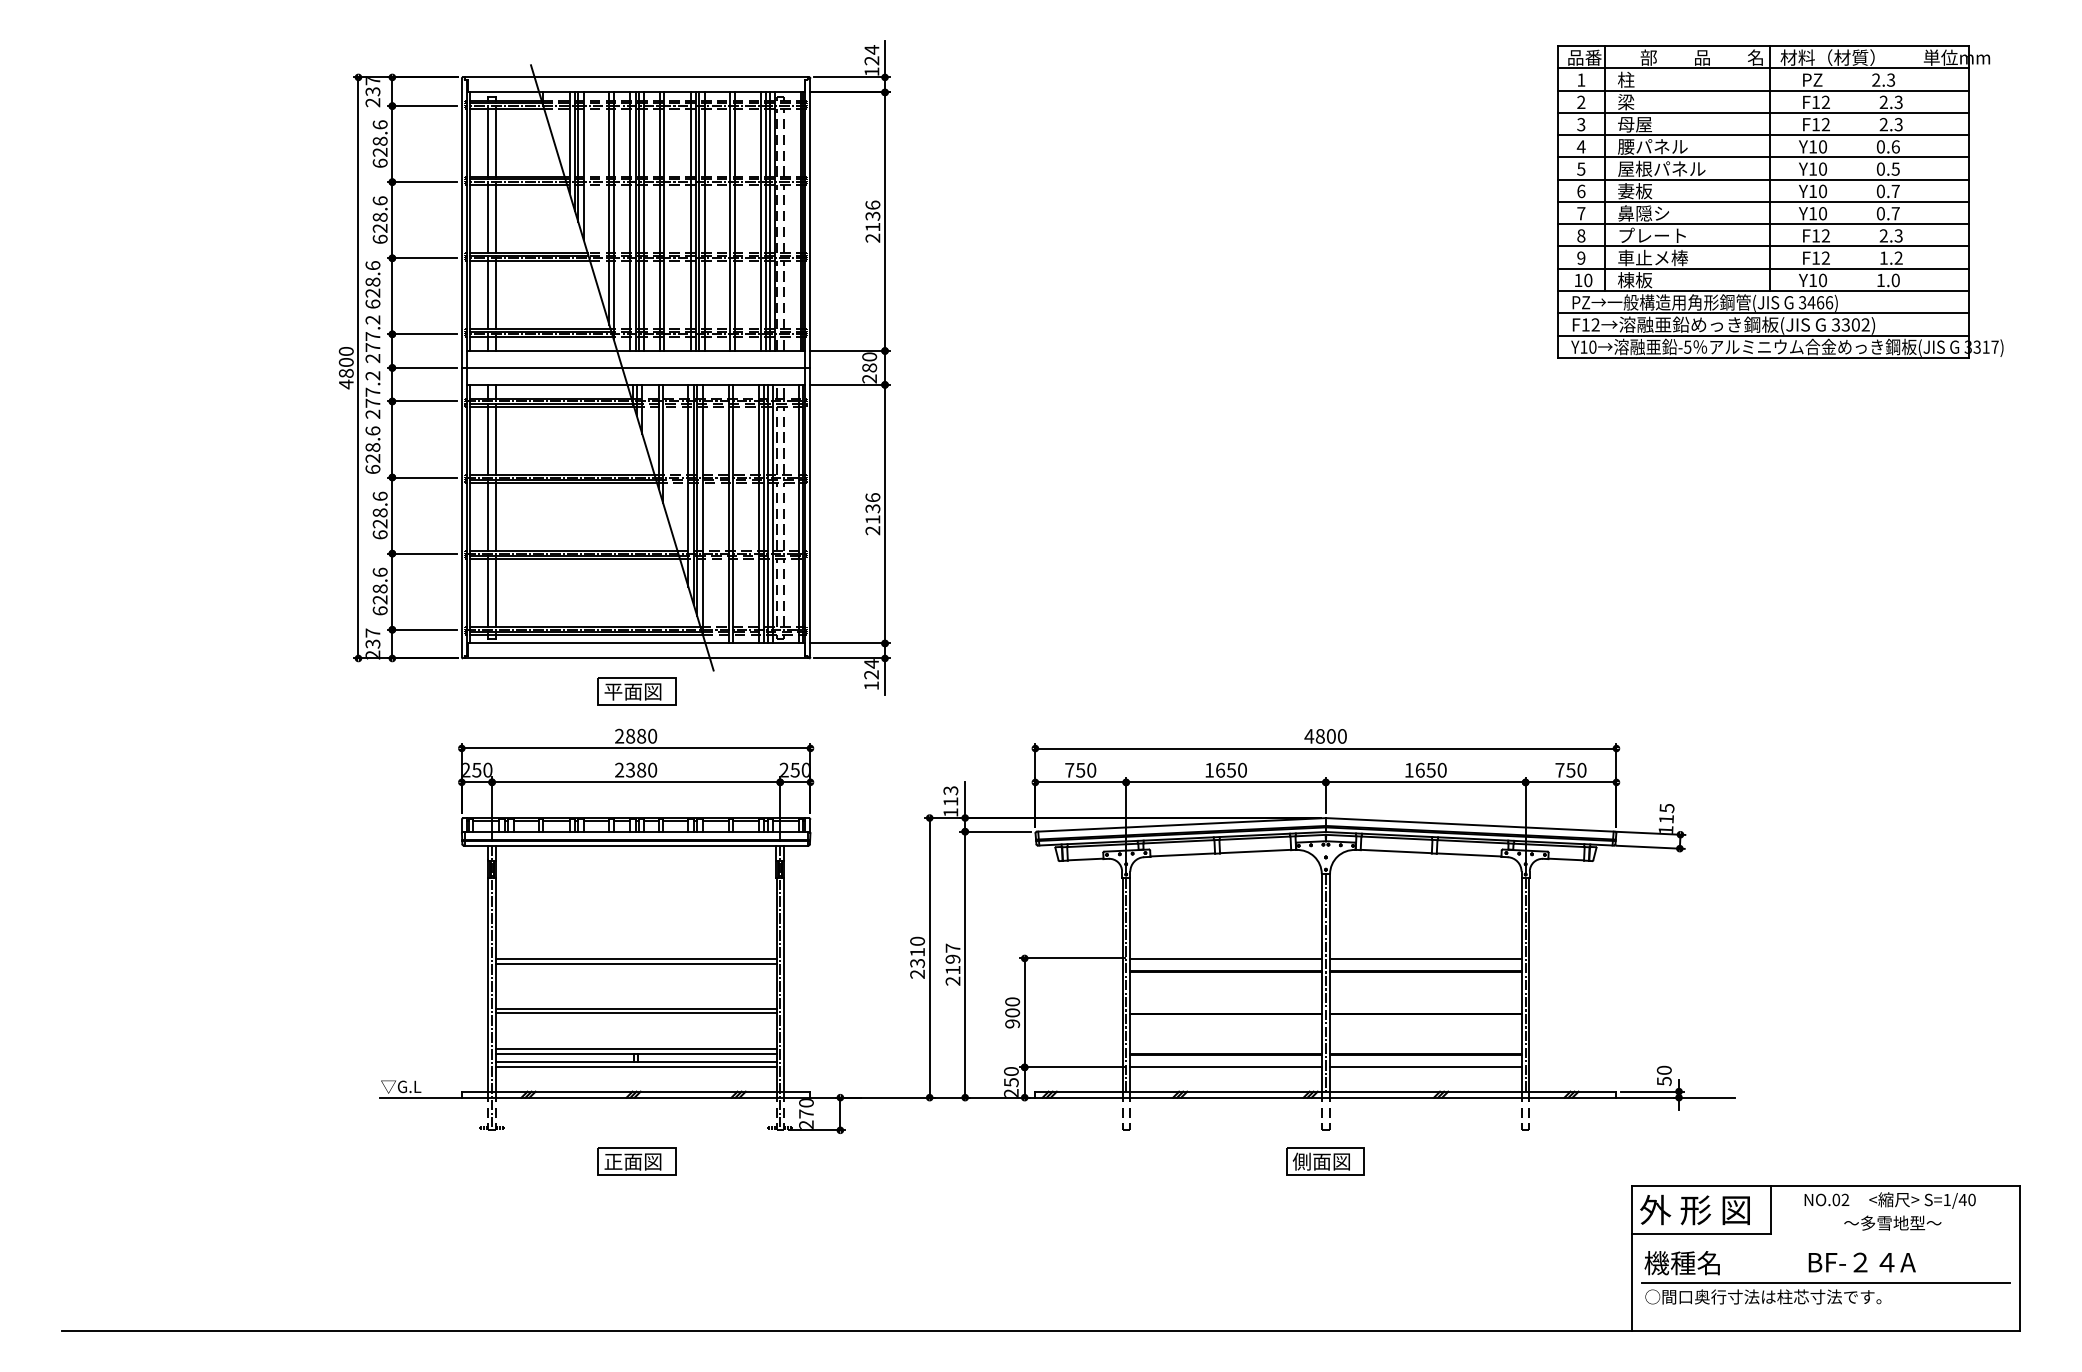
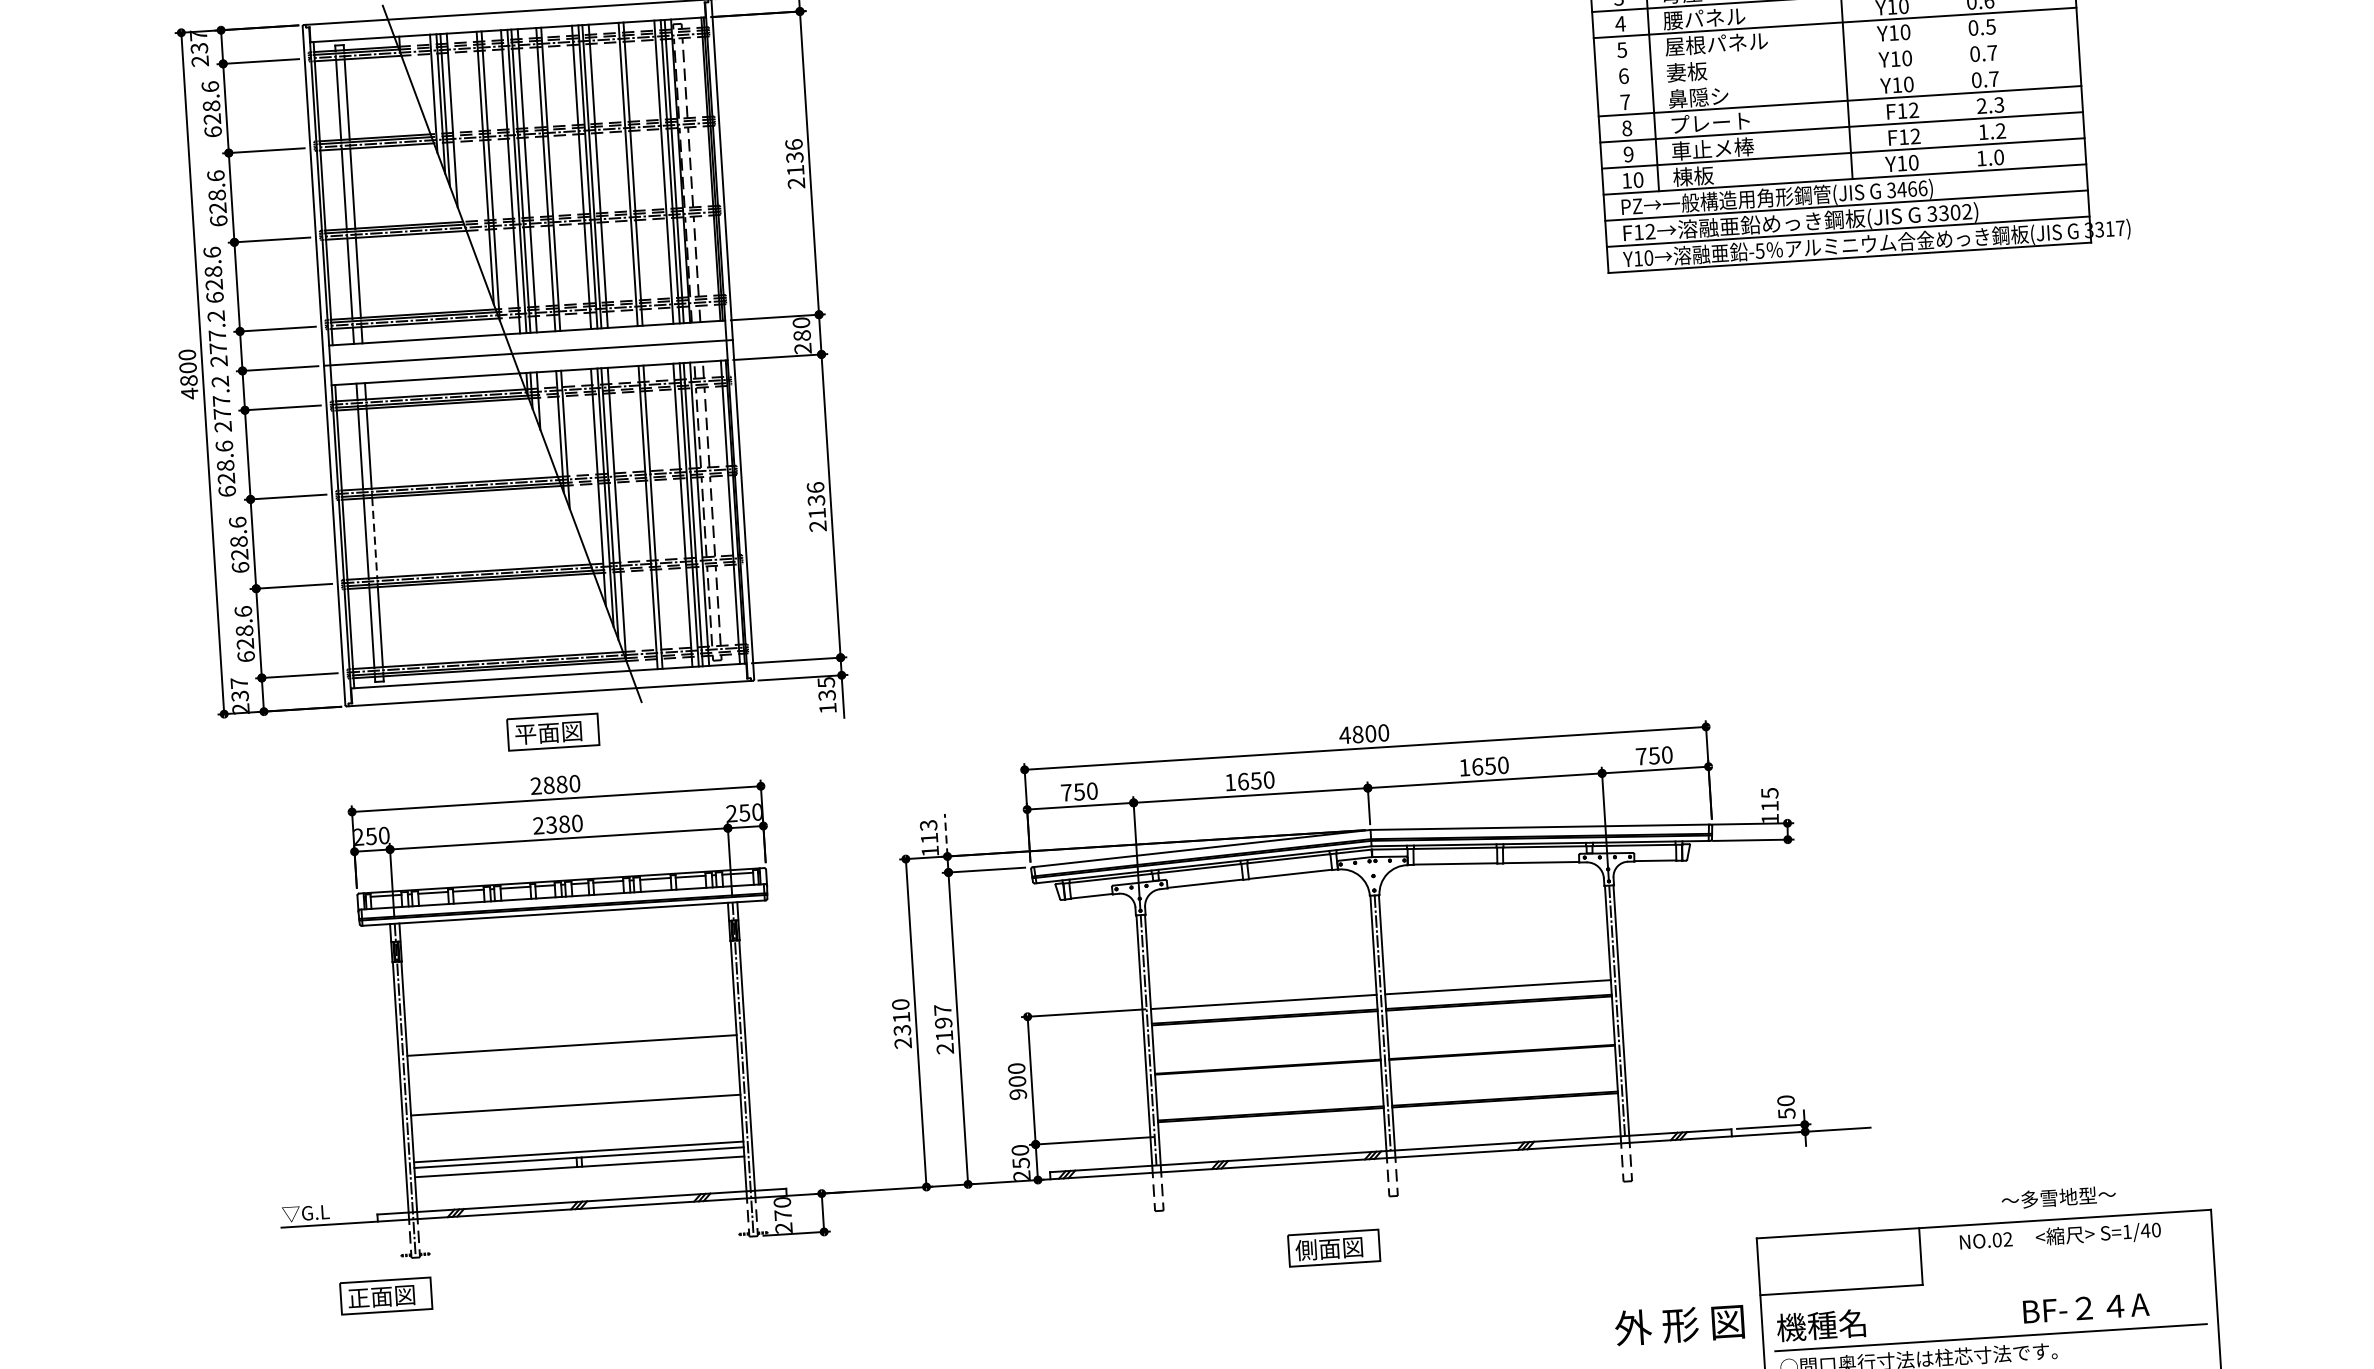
line: (1763, 179) -> (1836, 48), removed
line: (1763, 201) -> (1838, 74), removed
line: (495, 517) -> (374, 538), solid -> dashed
text: (871, 669) -> (826, 689), 124 -> 135
line: (965, 799) -> (946, 834), solid -> dashed
line: (635, 963) -> (571, 1051), removed
line: (635, 1012) -> (575, 1108), removed
line: (635, 1067) -> (579, 1173), removed
line: (1225, 1067) -> (1271, 1129), removed
line: (1425, 1067) -> (1505, 1115), removed
part: (636, 1161) -> (385, 1296), moved
part: (1325, 1161) -> (1333, 1248), moved
text: (1694, 1209) -> (1678, 1324), moved
text: (1892, 1222) -> (2058, 1196), moved
text: (1861, 1262) -> (2085, 1308), moved

